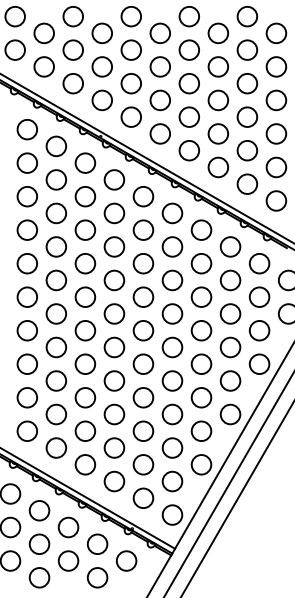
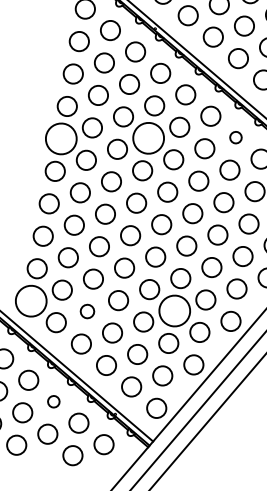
circle: (201, 229) -> (236, 137), size x0.6
circle: (114, 246) -> (148, 137), size x1.6
circle: (27, 263) -> (61, 138), size x1.6
circle: (172, 414) -> (174, 311), size x1.6
circle: (85, 430) -> (87, 310), size x0.7
circle: (27, 431) -> (31, 301), size x1.6
circle: (68, 527) -> (53, 401), size x0.6

